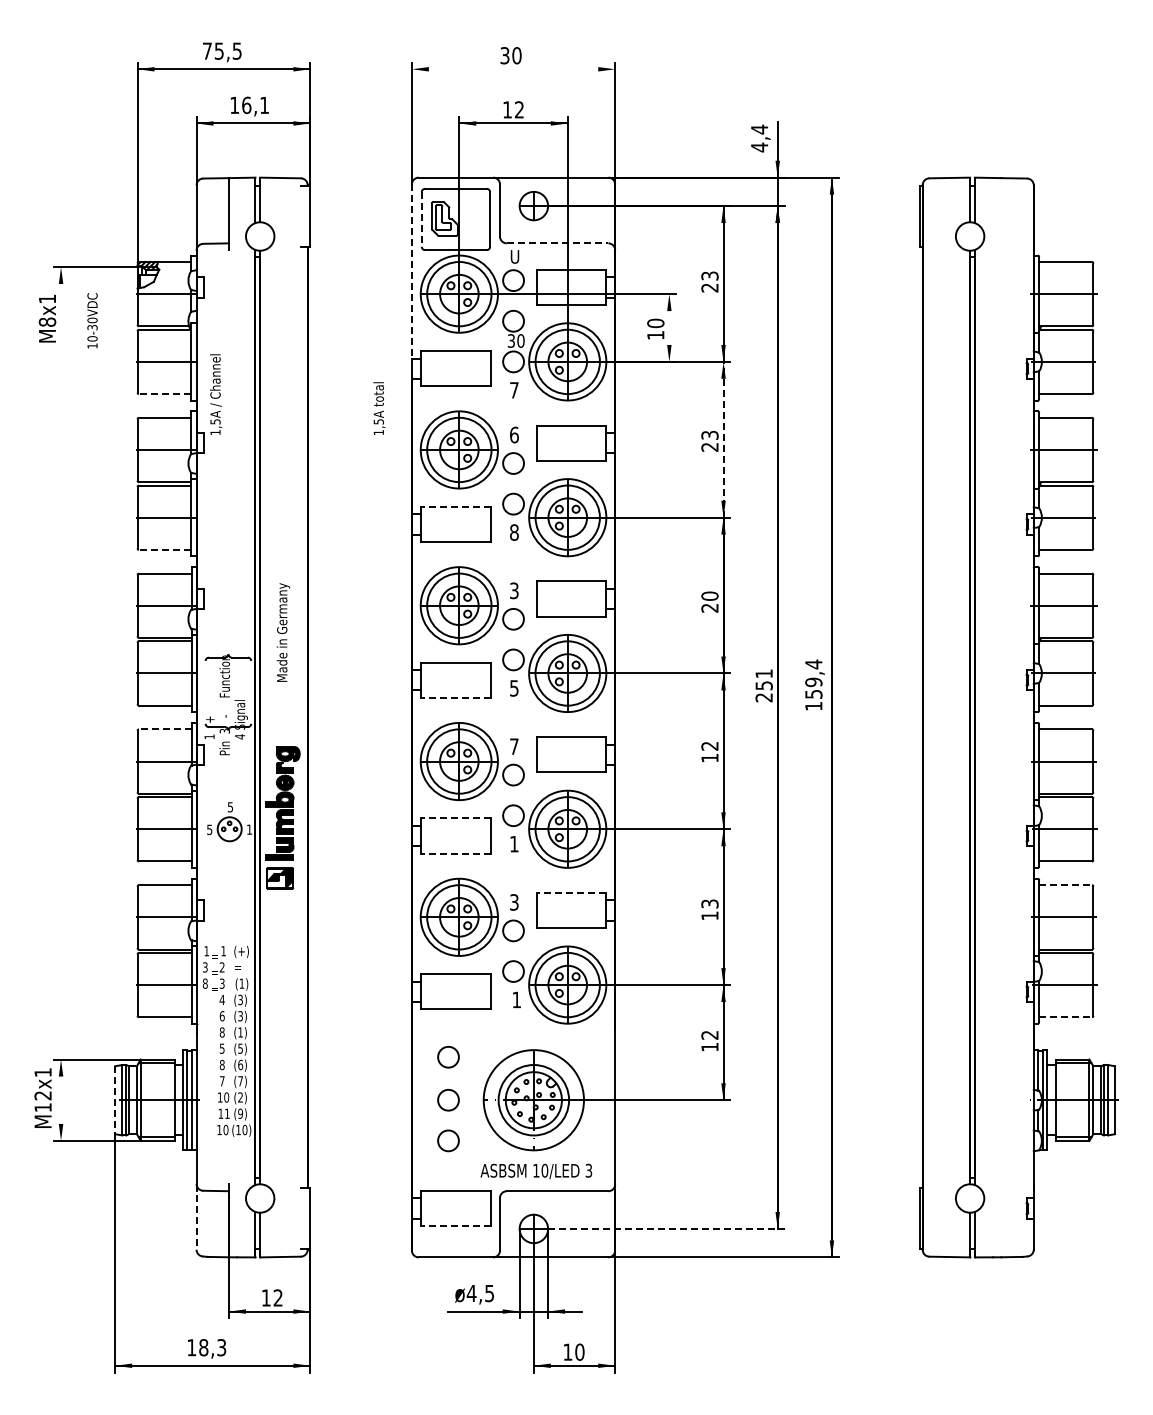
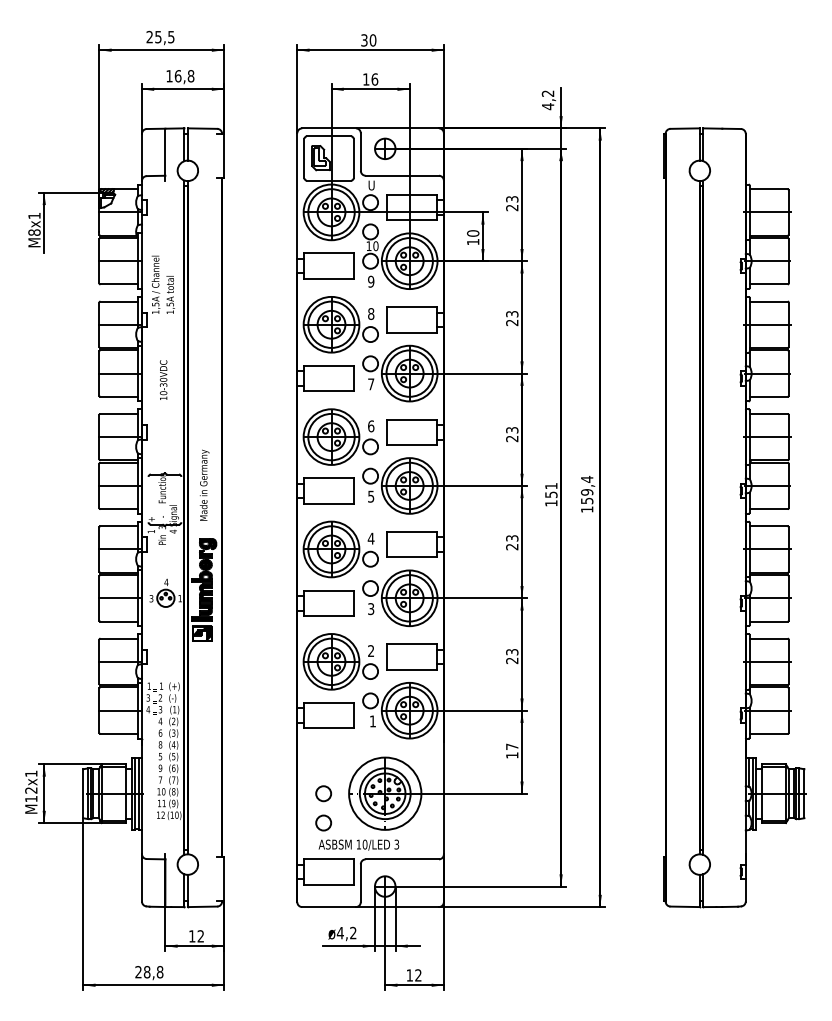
text: (206, 50) -> (149, 36), 75,5 -> 25,5
line: (513, 69) -> (370, 50), added
text: (264, 105) -> (190, 76), 16,1 -> 16,8
text: (519, 109) -> (374, 79), 12 -> 16
text: (759, 129) -> (547, 93), 4,4 -> 4,2
line: (421, 219) -> (304, 158), dashed -> solid
line: (557, 243) -> (402, 175), dashed -> solid
line: (411, 271) -> (297, 196), dashed -> solid
line: (61, 308) -> (44, 222), added
text: (92, 320) -> (163, 379), moved
line: (669, 327) -> (483, 236), added
text: (510, 340) -> (368, 245), 30 -> 10
text: (513, 390) -> (370, 281), 7 -> 9
line: (164, 394) -> (118, 284), dashed -> solid
text: (379, 408) -> (170, 294), moved
text: (514, 434) -> (371, 313), 6 -> 8
line: (723, 439) -> (522, 317), dashed -> solid
line: (455, 506) -> (328, 365), dashed -> solid
text: (514, 532) -> (371, 384), 8 -> 7
line: (164, 549) -> (118, 396), dashed -> solid
text: (514, 590) -> (371, 426), 3 -> 6
text: (709, 595) -> (511, 429), 20 -> 23
text: (283, 632) -> (204, 485), moved
line: (455, 697) -> (328, 503), dashed -> solid
text: (763, 697) -> (550, 503), 251 -> 151
line: (164, 729) -> (118, 526), dashed -> solid
text: (514, 746) -> (371, 538), 7 -> 4
text: (709, 751) -> (511, 542), 12 -> 23
text: (230, 807) -> (166, 582), 5 -> 4
line: (455, 818) -> (328, 590), dashed -> solid
text: (209, 829) -> (151, 598), 5 -> 3
text: (514, 843) -> (371, 608), 1 -> 3
line: (455, 853) -> (328, 615), dashed -> solid
line: (1066, 885) -> (769, 638), dashed -> solid
line: (571, 892) -> (412, 643), dashed -> solid
text: (514, 902) -> (371, 651), 3 -> 2
text: (709, 915) -> (511, 660), 13 -> 23
text: (239, 968) -> (172, 698), = -> (-)
text: (204, 983) -> (147, 709), 8 -> 4
text: (240, 1000) -> (173, 721), (3) -> (2)
line: (1066, 1017) -> (769, 734), dashed -> solid
text: (240, 1032) -> (173, 744), (1) -> (4)
text: (709, 1035) -> (511, 747), 12 -> 17
circle: (448, 1057) -> (323, 762), removed
text: (221, 1065) -> (159, 768), 8 -> 9
text: (240, 1097) -> (173, 791), (2) -> (8)
line: (61, 1099) -> (44, 793), added
line: (115, 1100) -> (83, 793), dashed -> solid
text: (225, 1130) -> (162, 815), 10 -> 12
text: (536, 1171) -> (359, 845), moved
line: (196, 1216) -> (141, 877), dashed -> solid
line: (455, 1226) -> (328, 884), dashed -> solid
line: (666, 1228) -> (480, 886), dashed -> solid
text: (489, 1293) -> (353, 933), ø4,5 -> ø4,2
text: (206, 1347) -> (149, 972), 18,3 -> 28,8
text: (579, 1351) -> (418, 974), 10 -> 12

